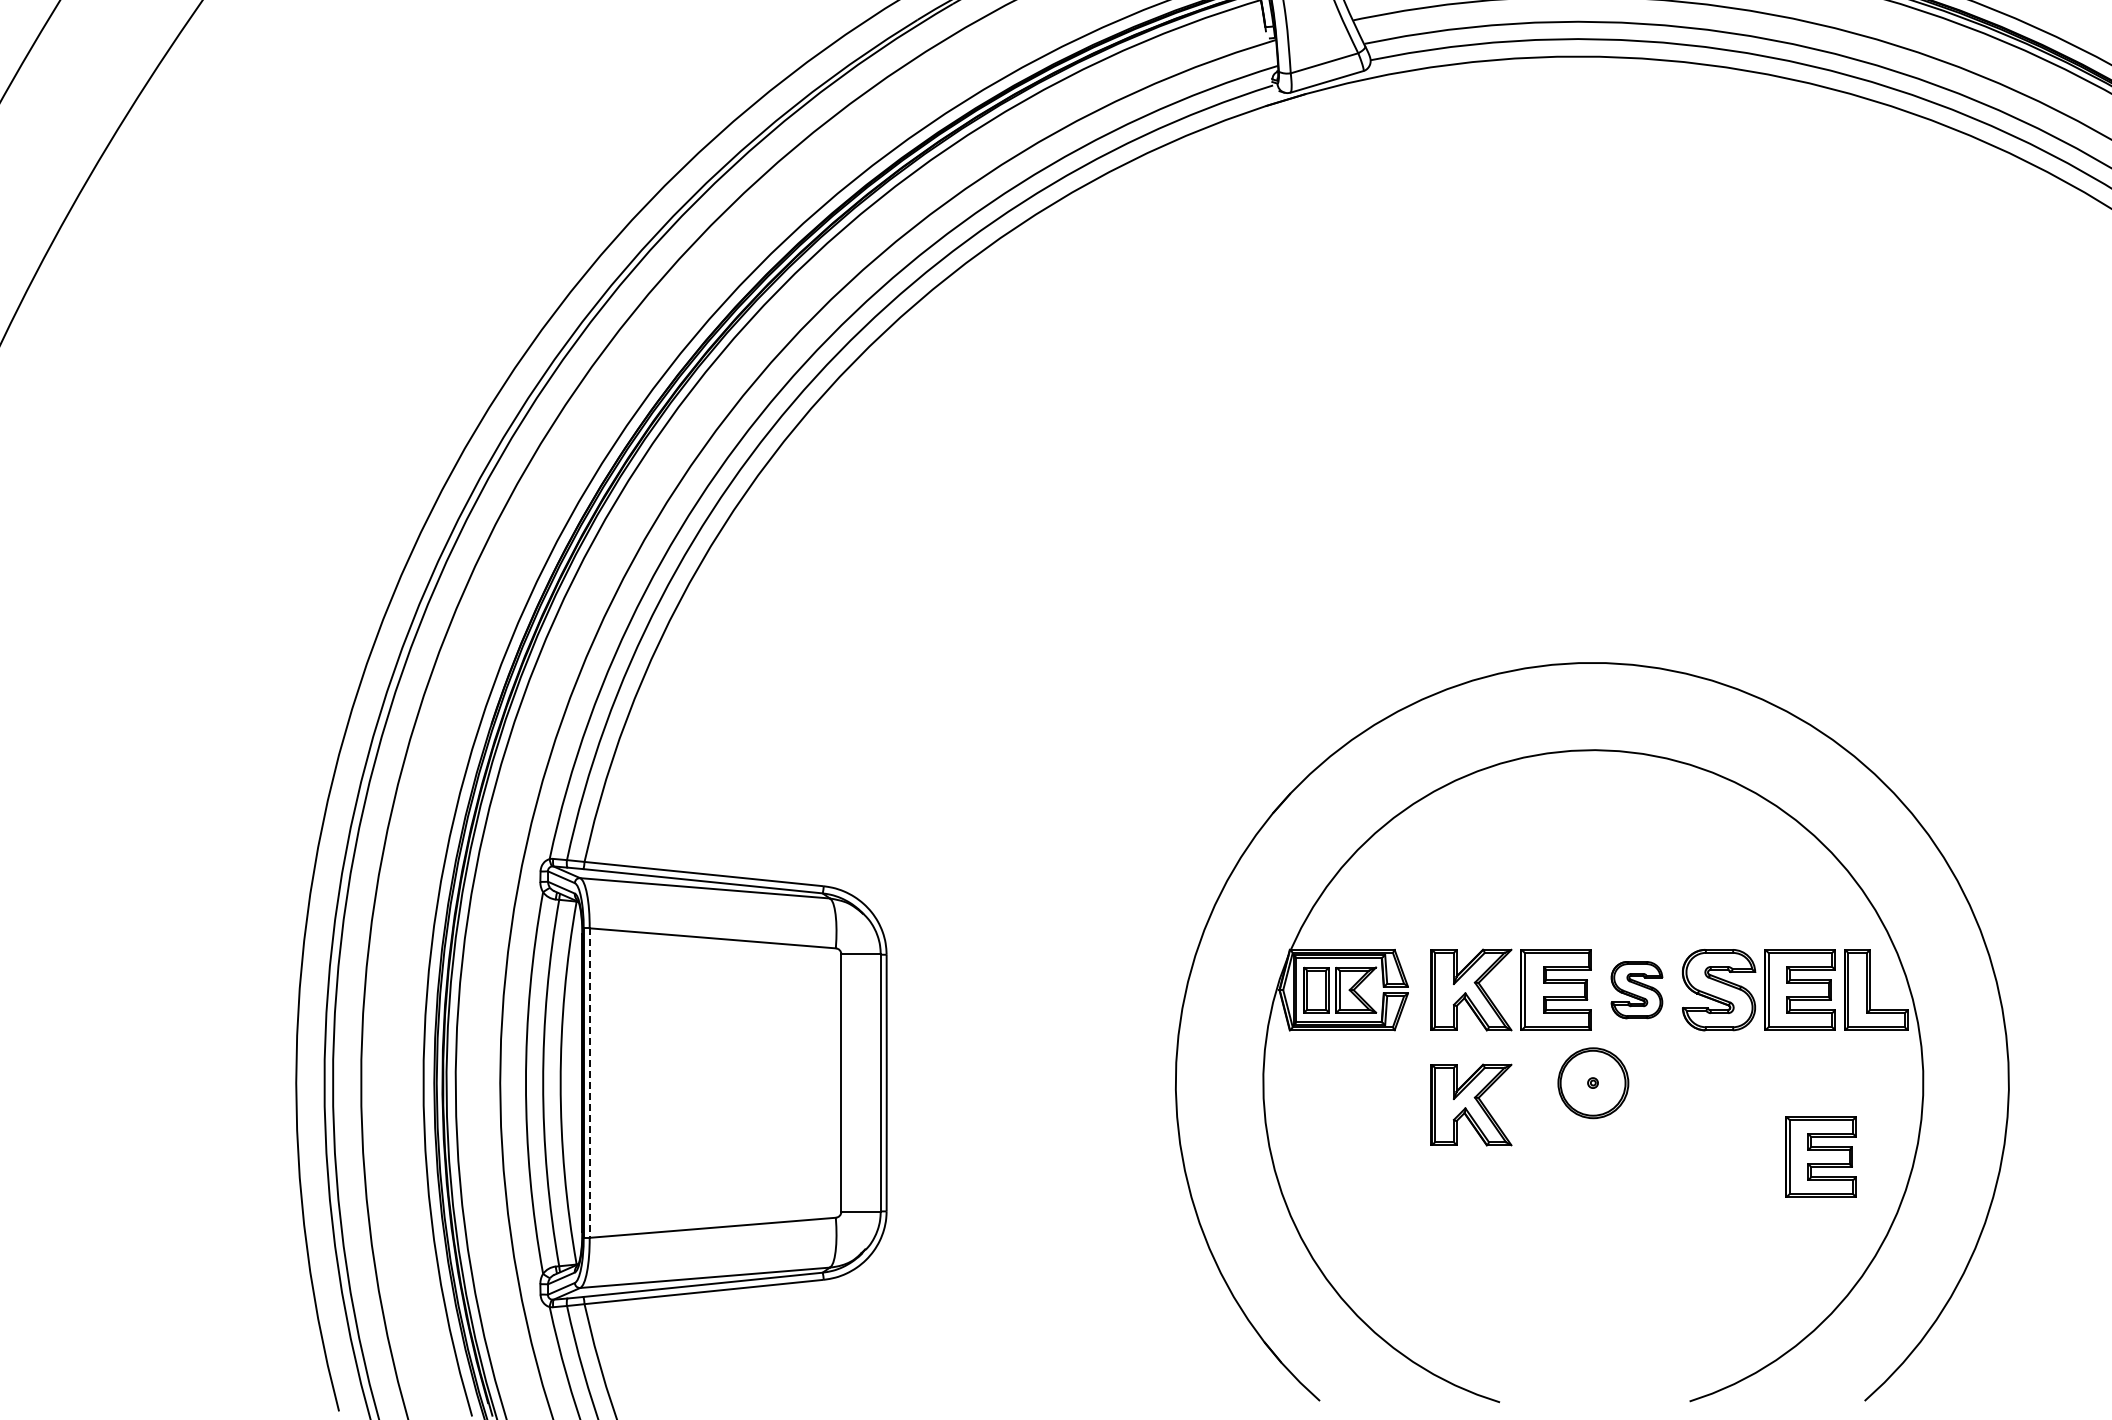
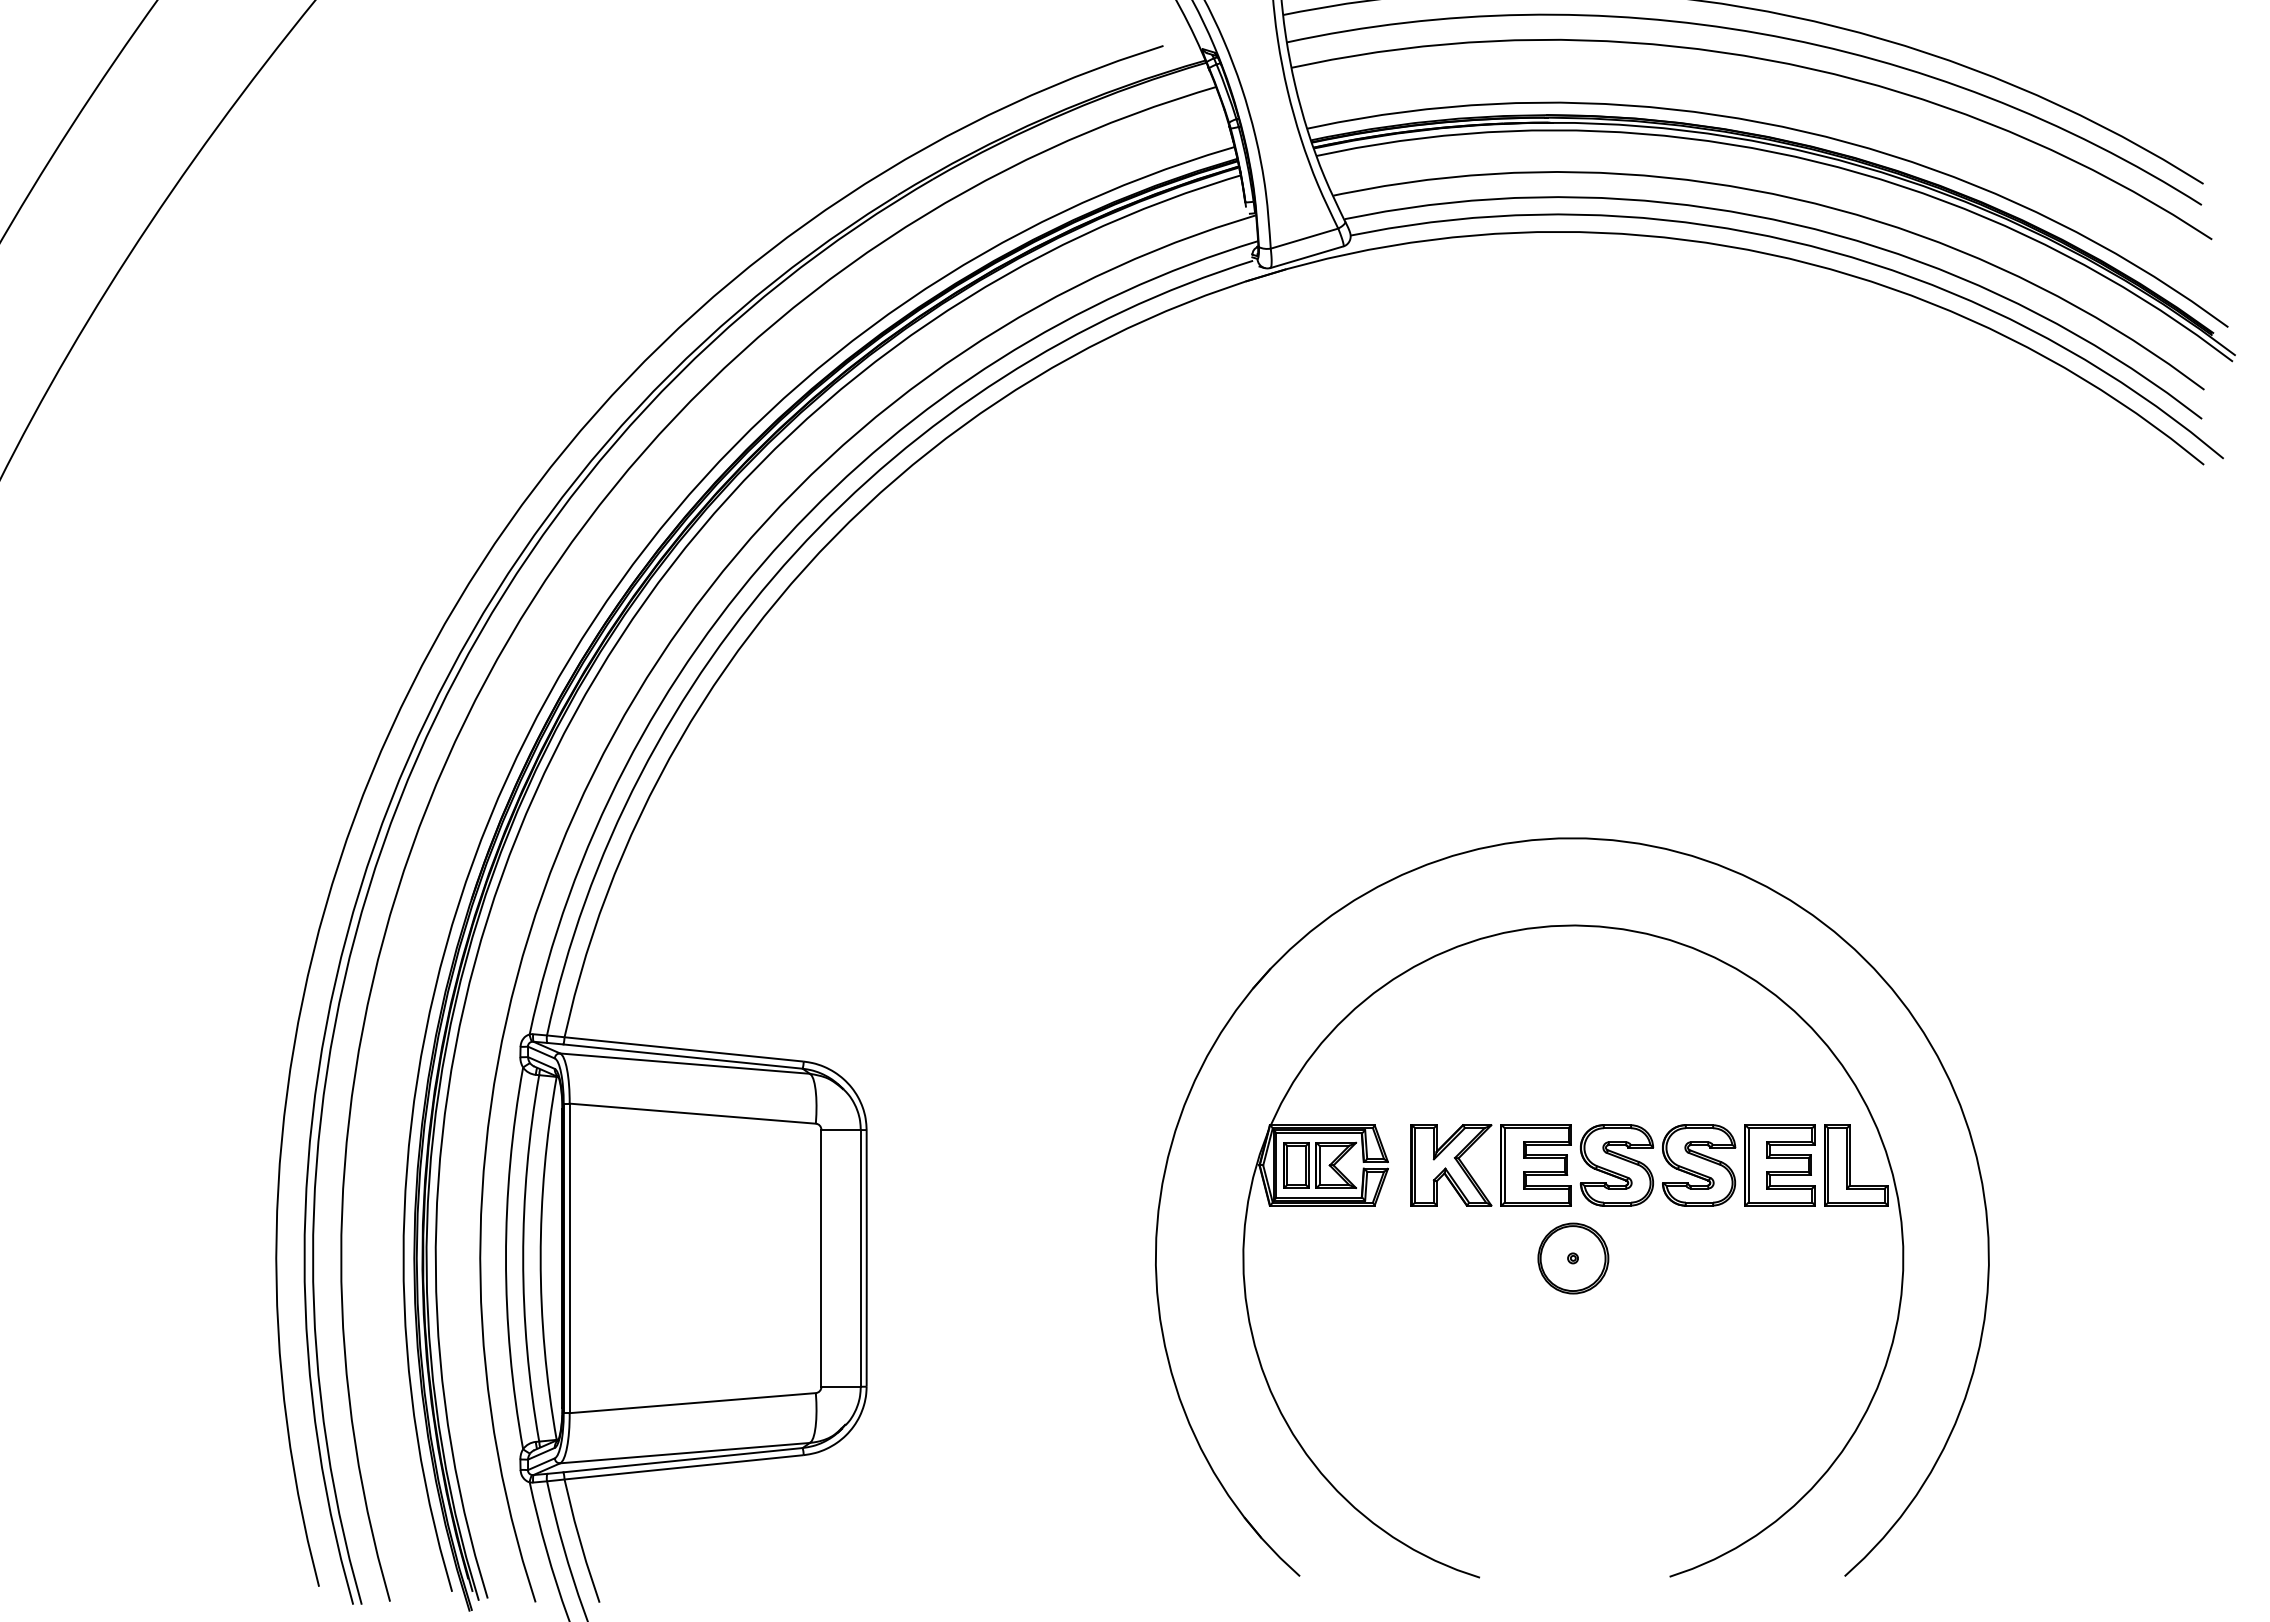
part: (1636, 990) -> (1616, 1165), size x1.43
line: (589, 1083) -> (569, 1258), dashed -> solid
part: (1471, 1105) -> (1451, 1280), removed
part: (1820, 1157) -> (1800, 1332), removed

